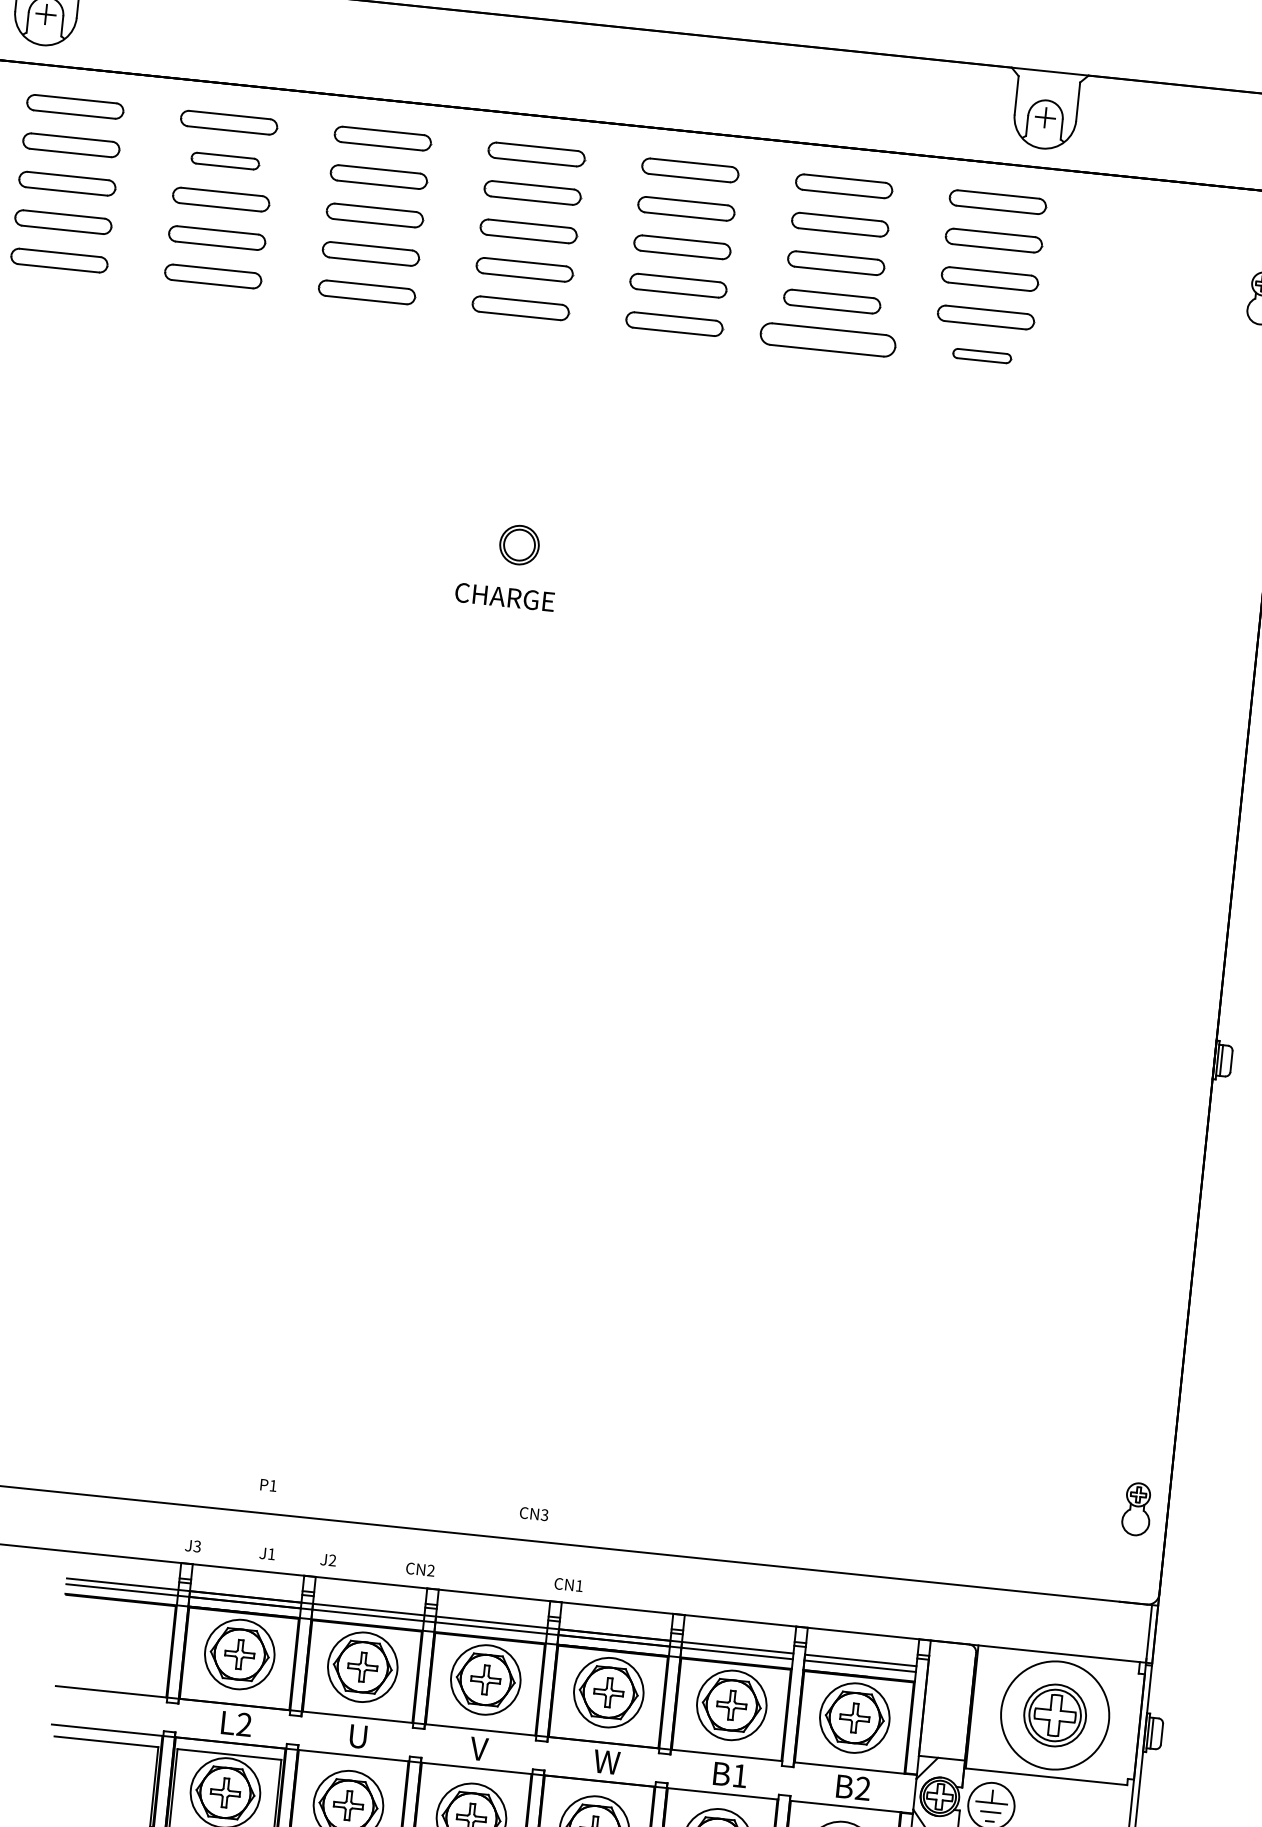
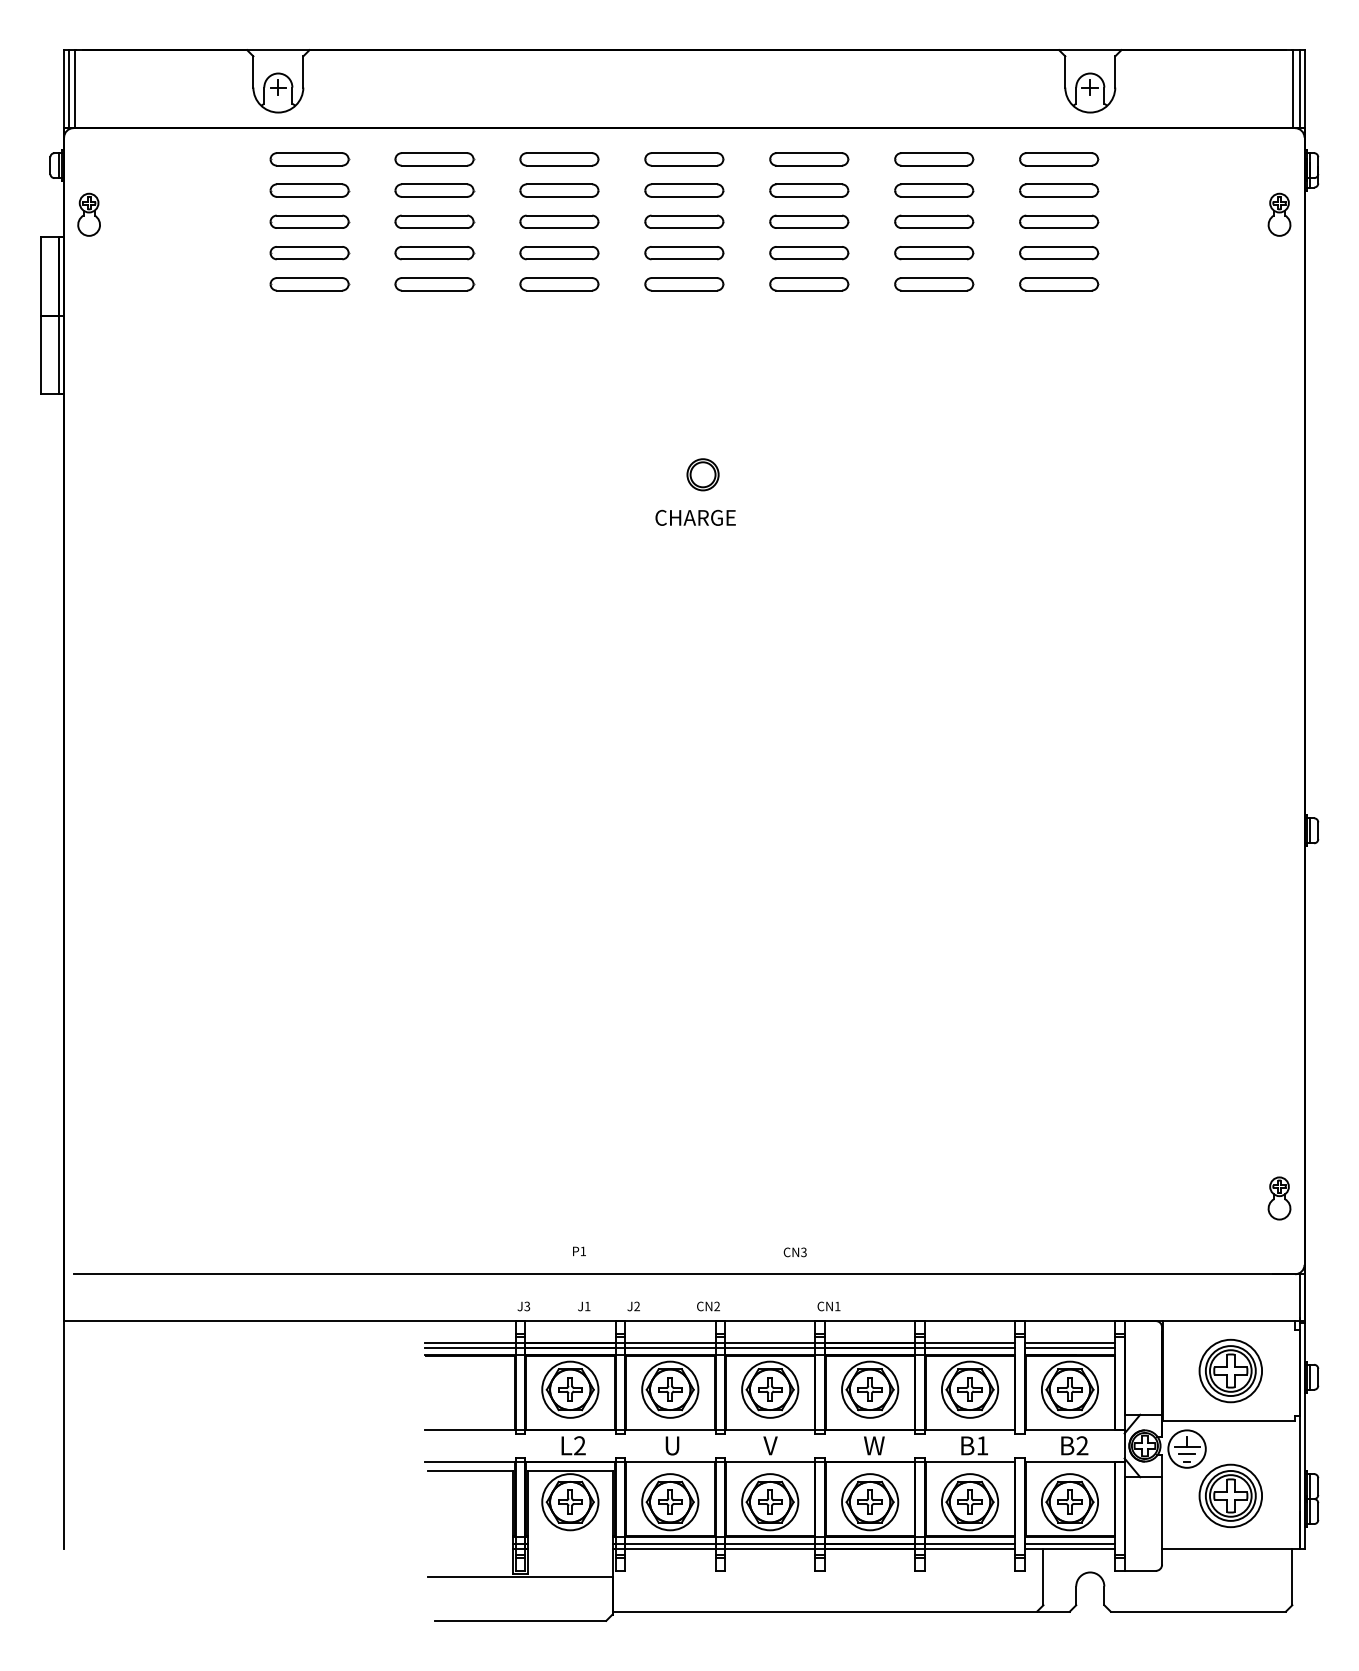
part: (225, 161) -> (434, 190), size x1.43
part: (828, 340) -> (934, 284), size x0.71
part: (982, 356) -> (1059, 284), size x1.67
circle: (1054, 1714) -> (1230, 1370), size x0.71

